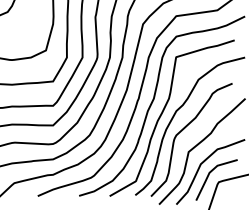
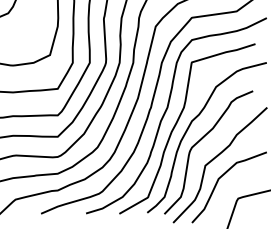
line: (208, 176) -> (227, 192), removed

